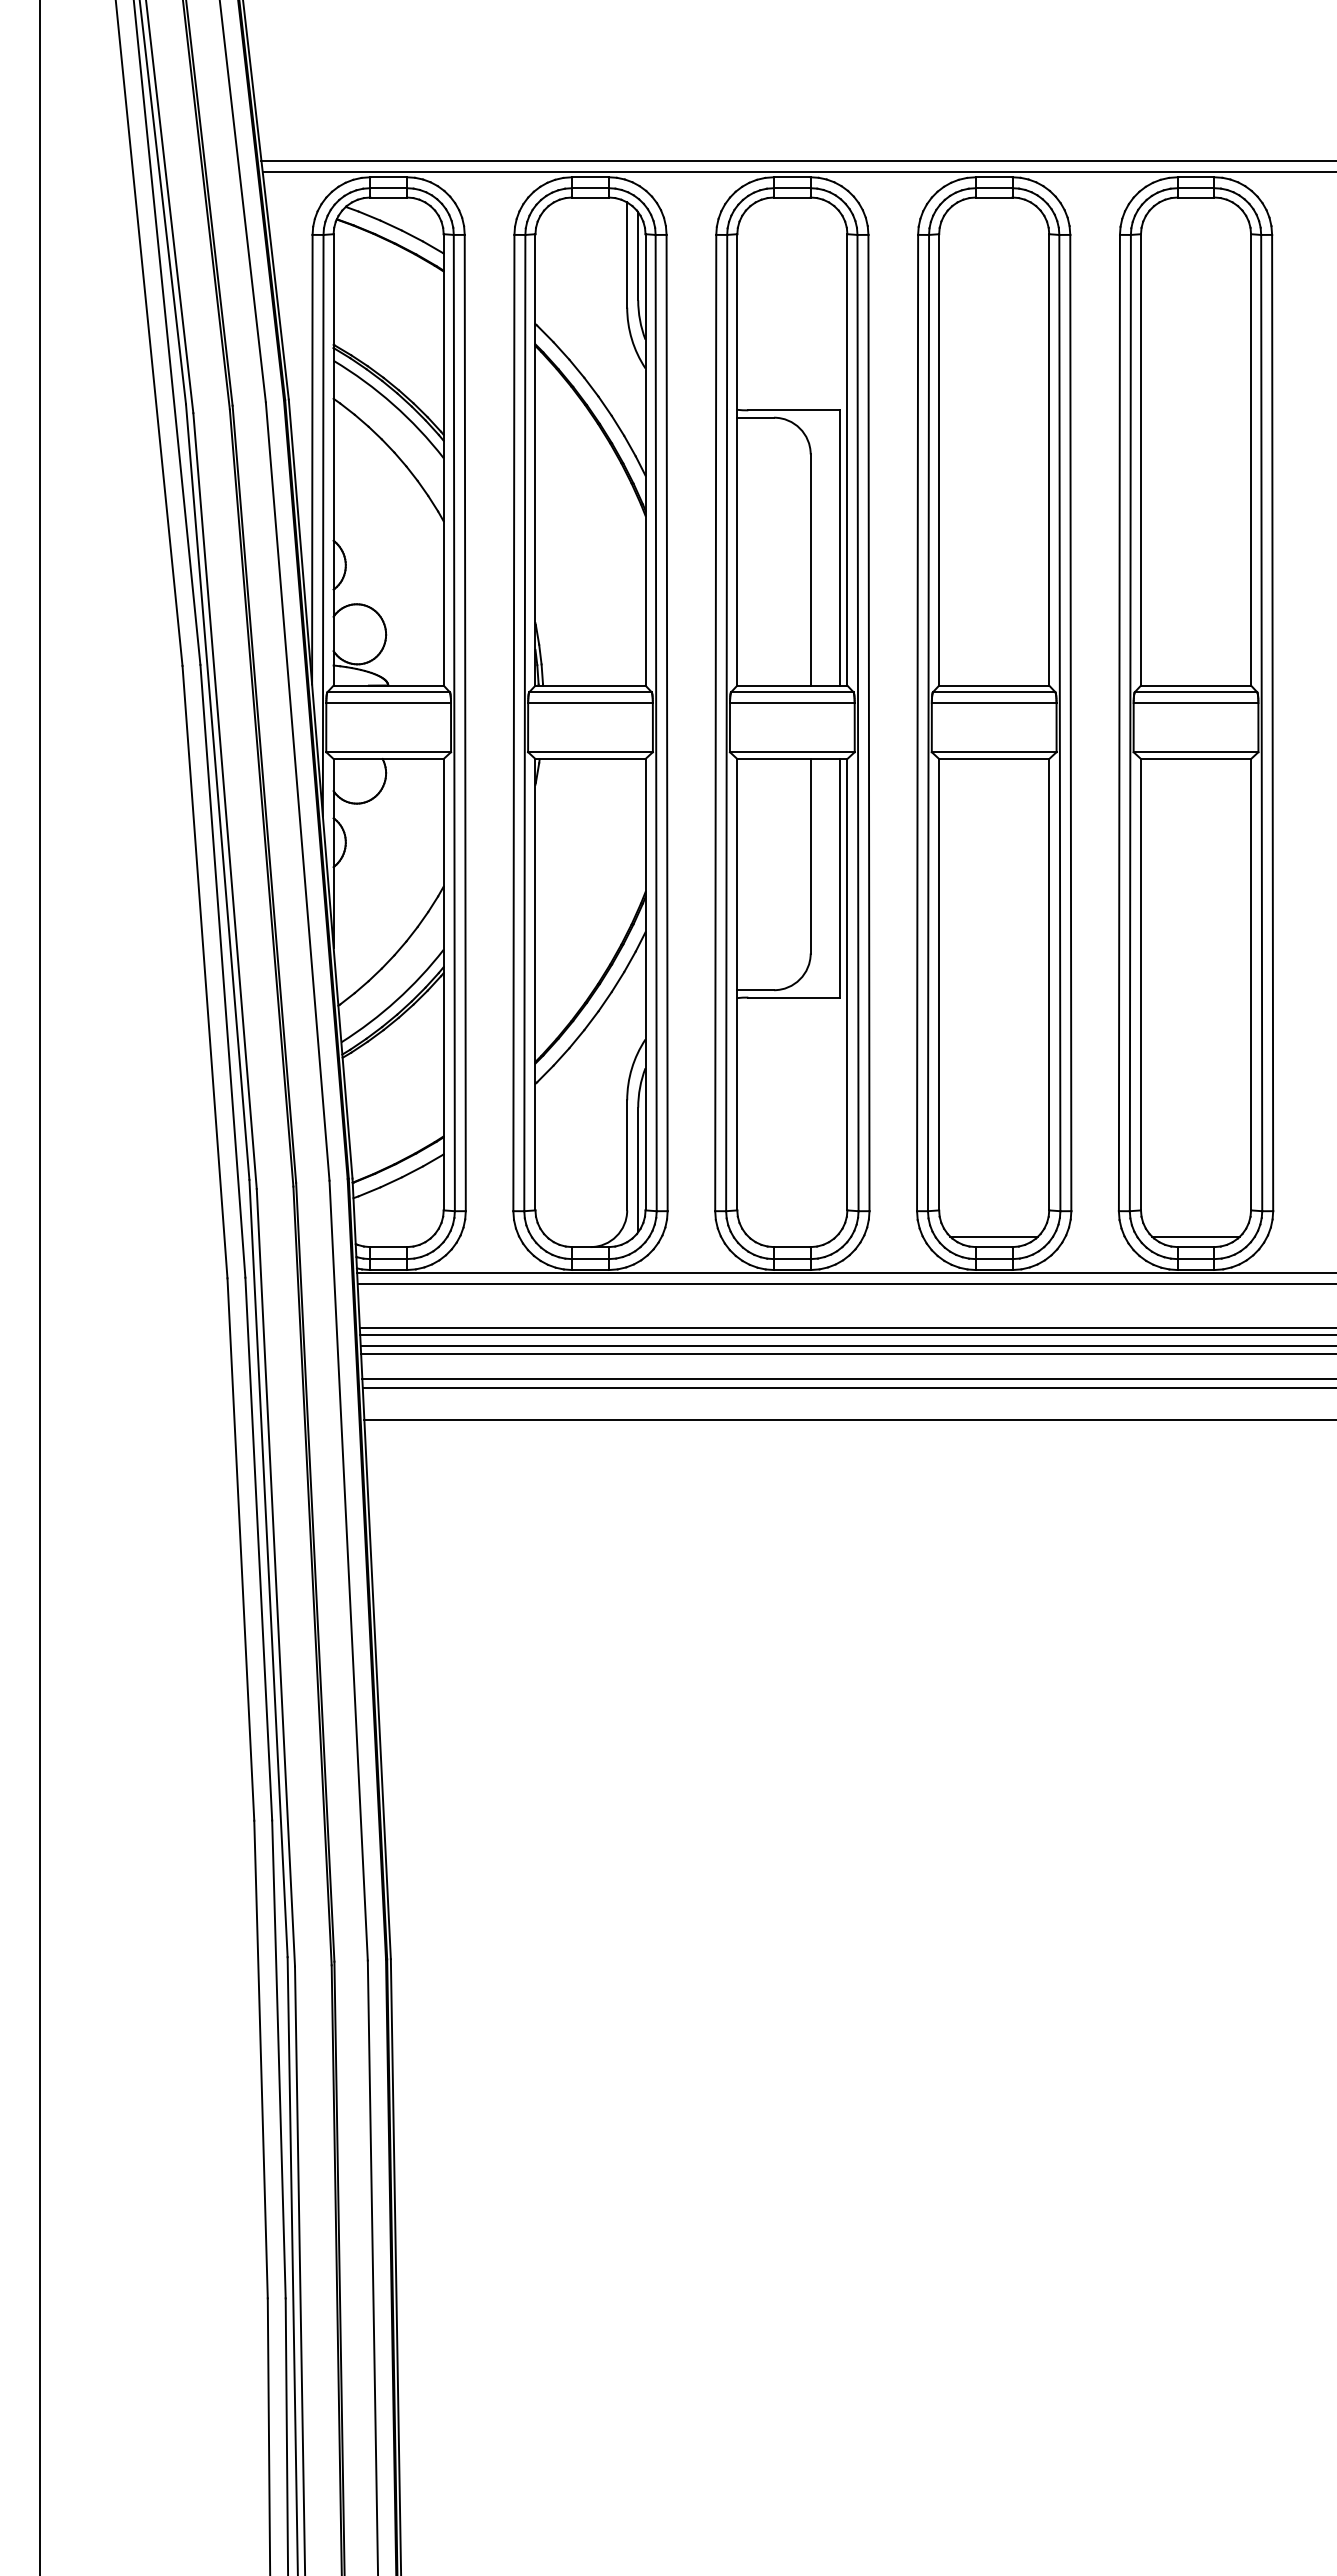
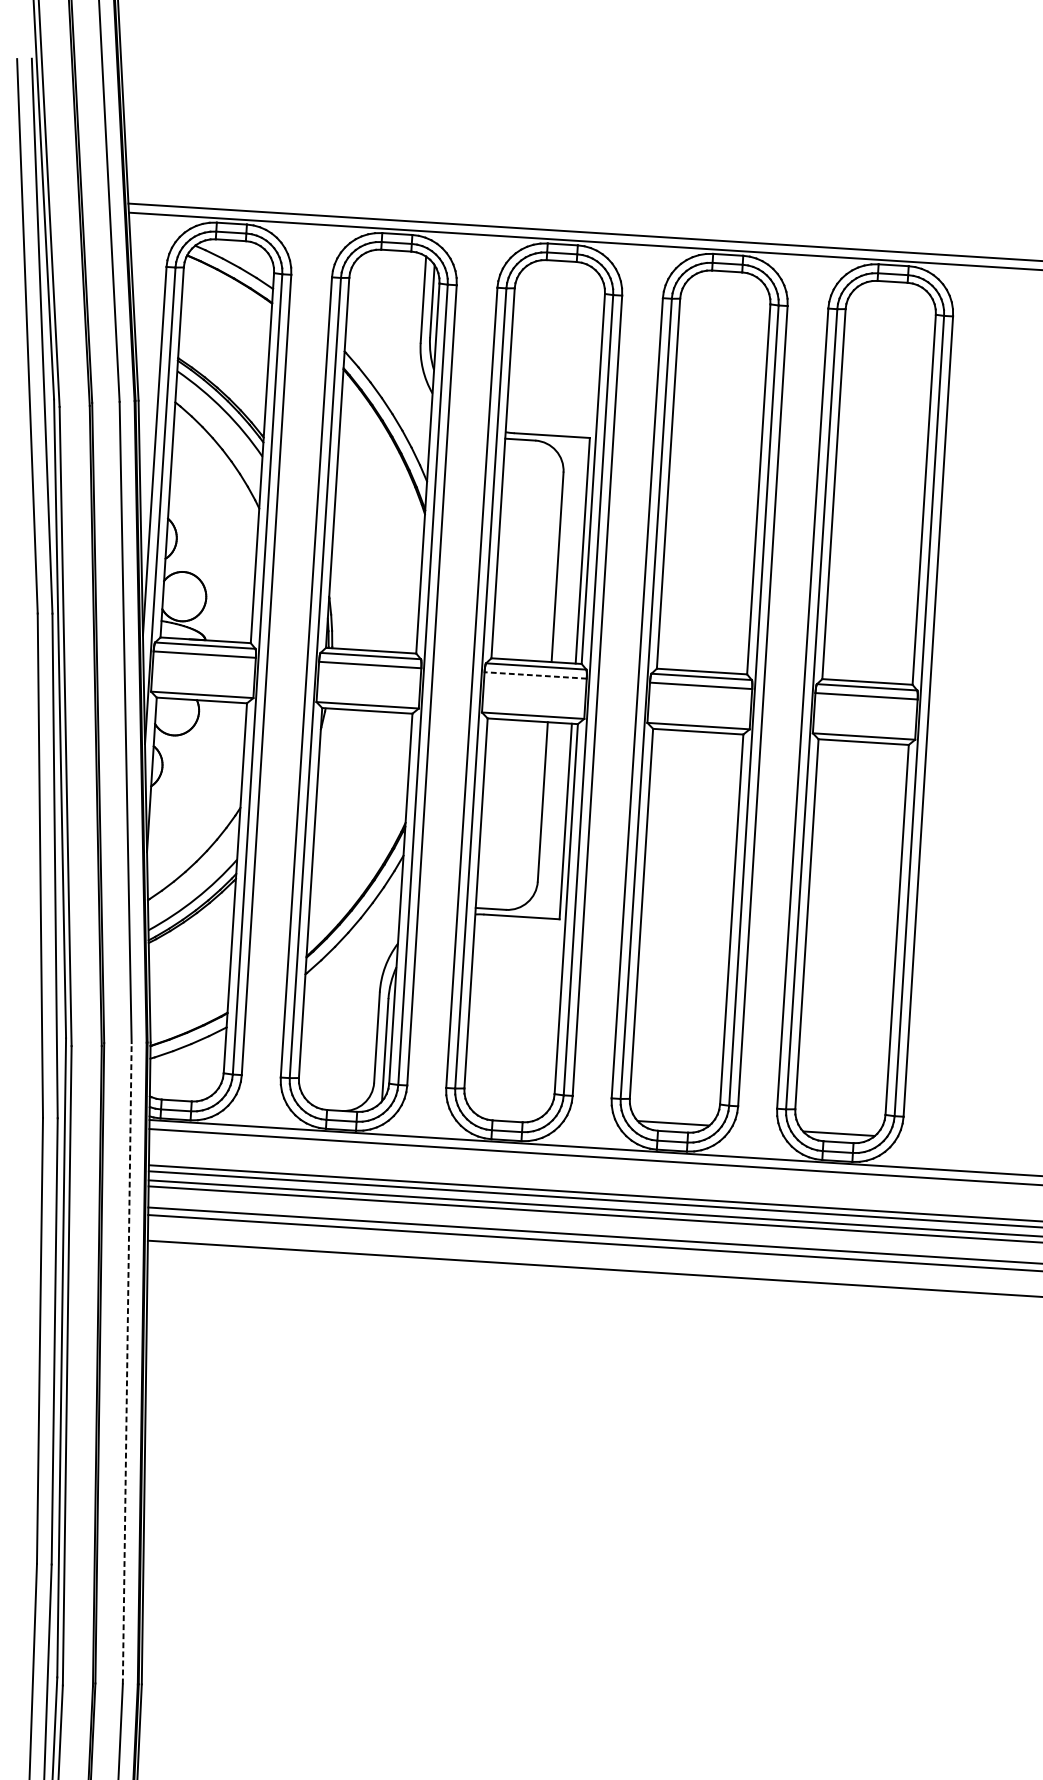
line: (791, 703) -> (534, 675), solid -> dashed
line: (348, 1570) -> (127, 1363), solid -> dashed

